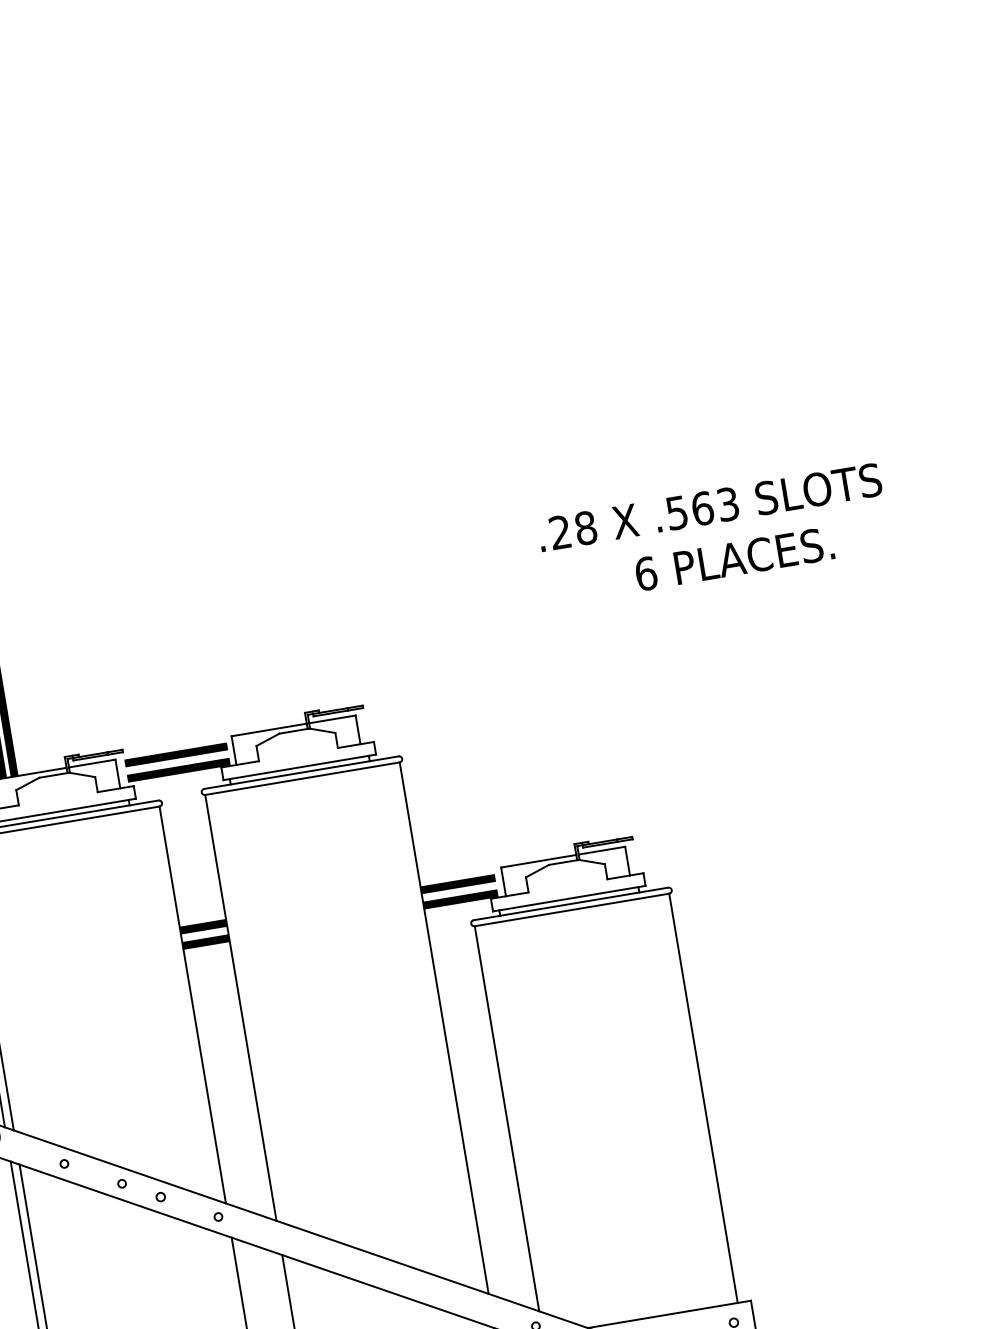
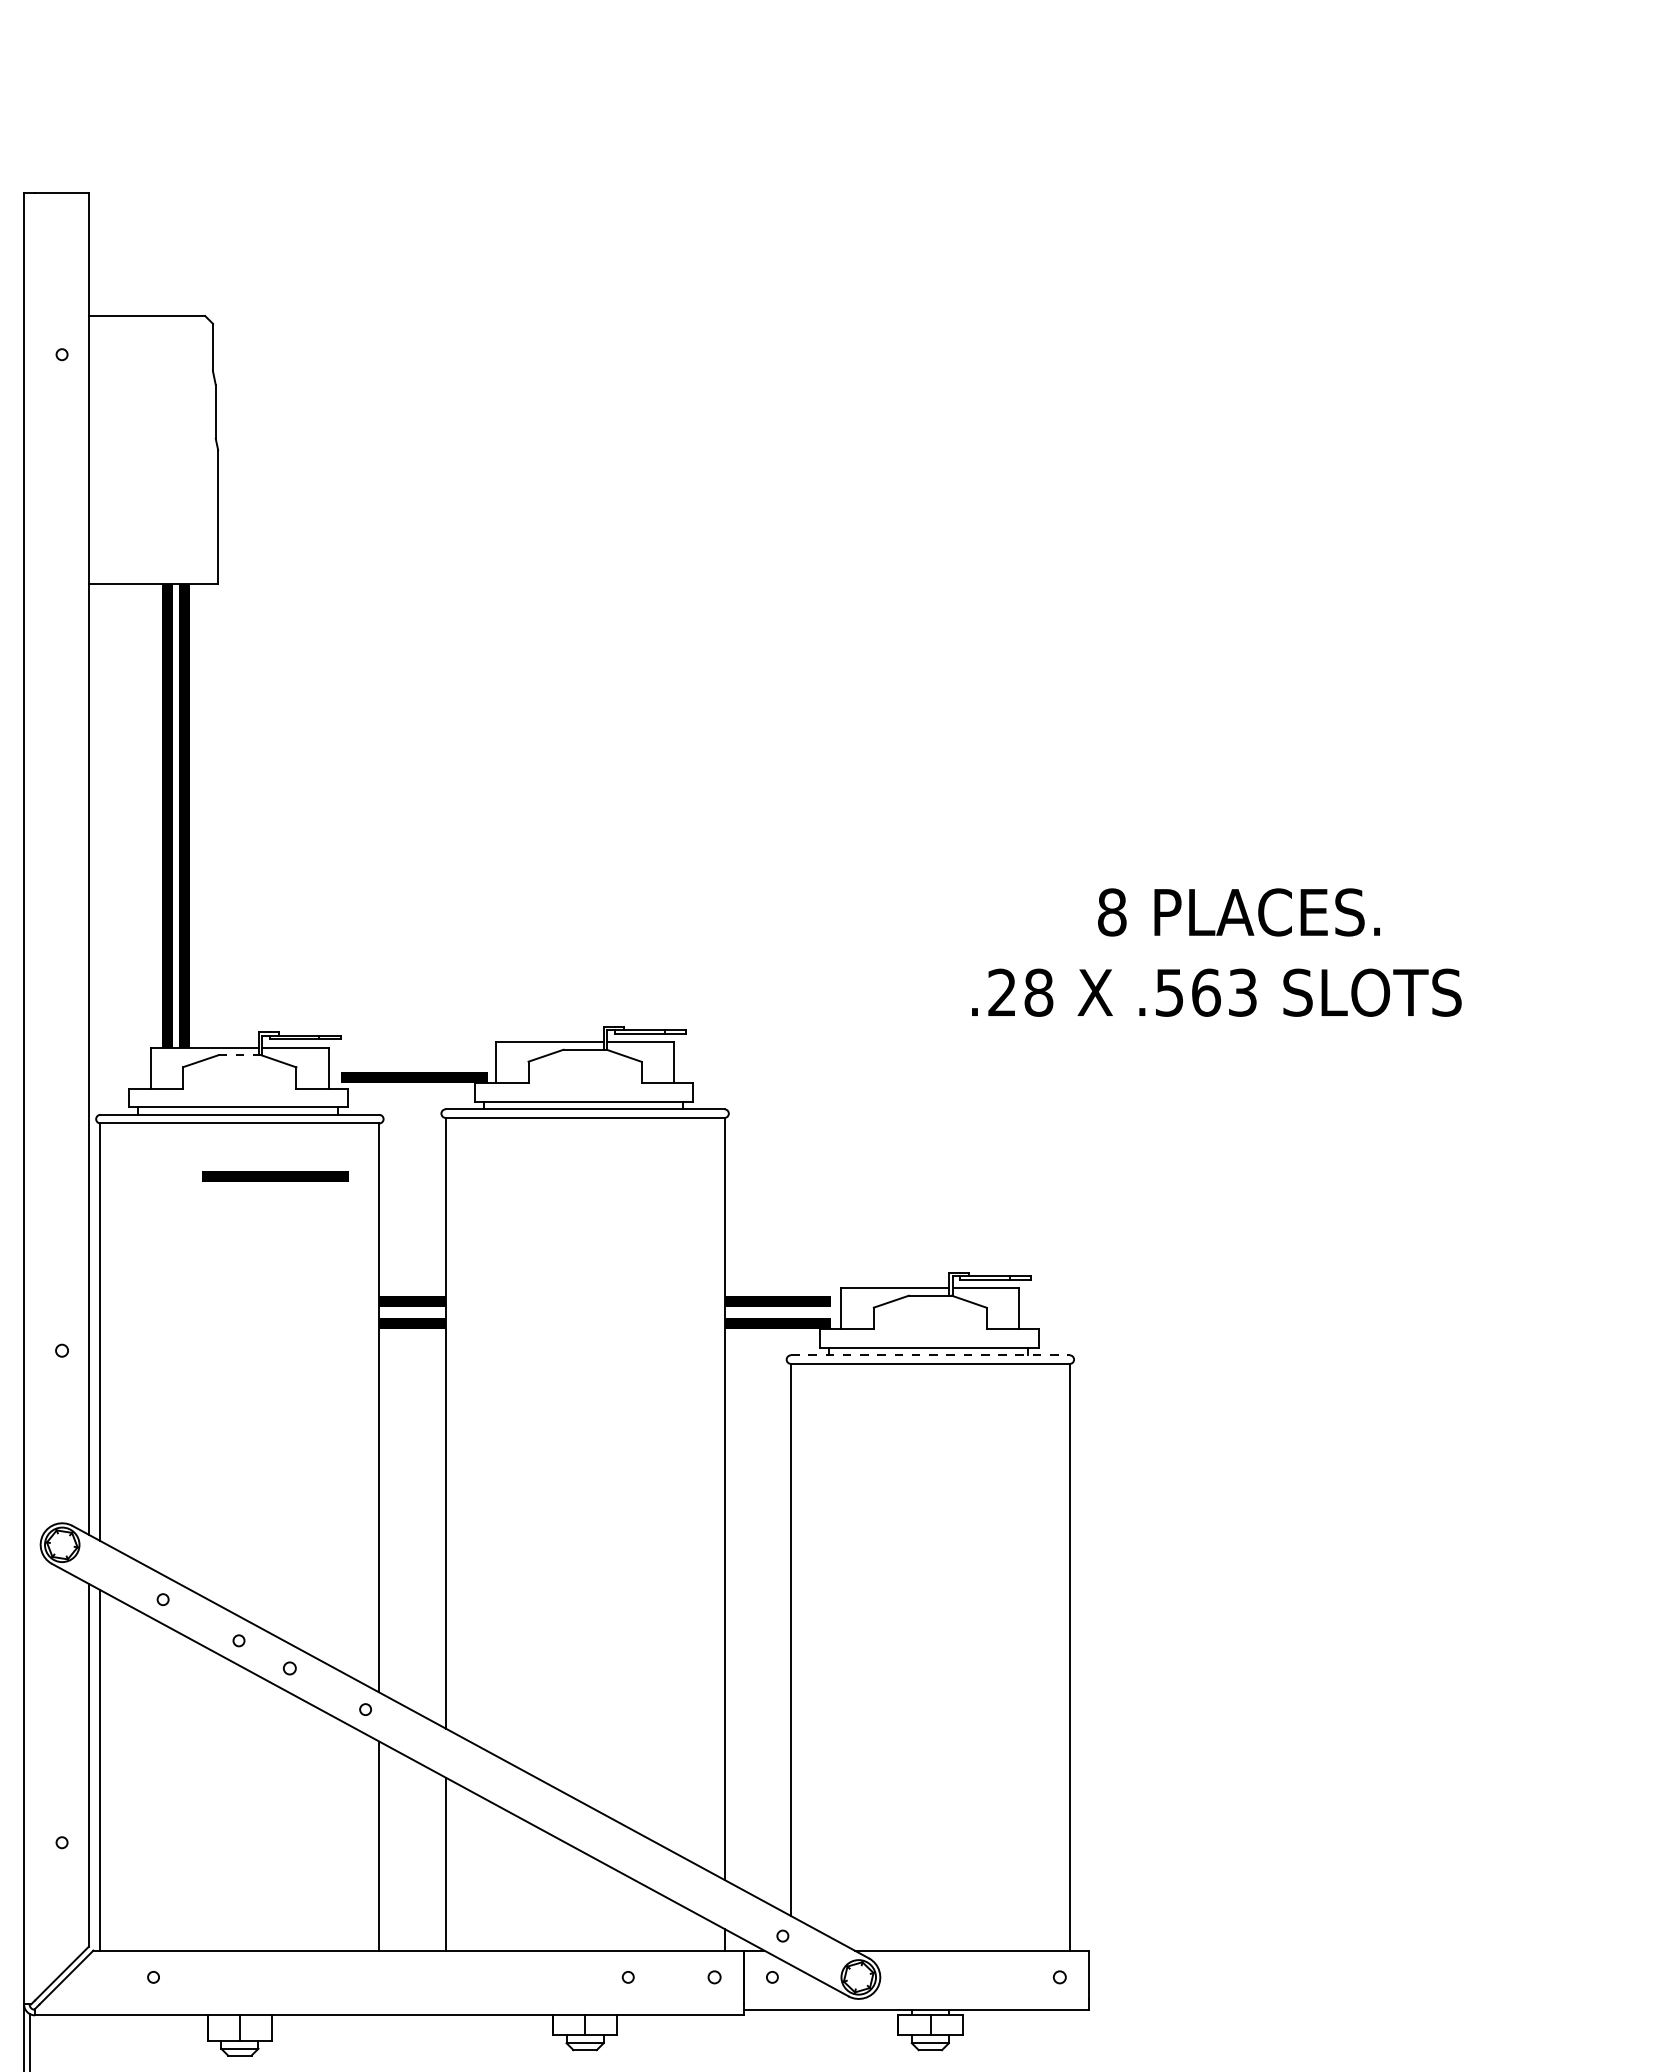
text: (709, 507) -> (1216, 992), moved
text: (646, 573) -> (1112, 912), 6 -> 8
line: (176, 755) -> (275, 1176), moved
line: (54, 775) -> (239, 1055), solid -> dashed
line: (571, 904) -> (930, 1355), solid -> dashed

